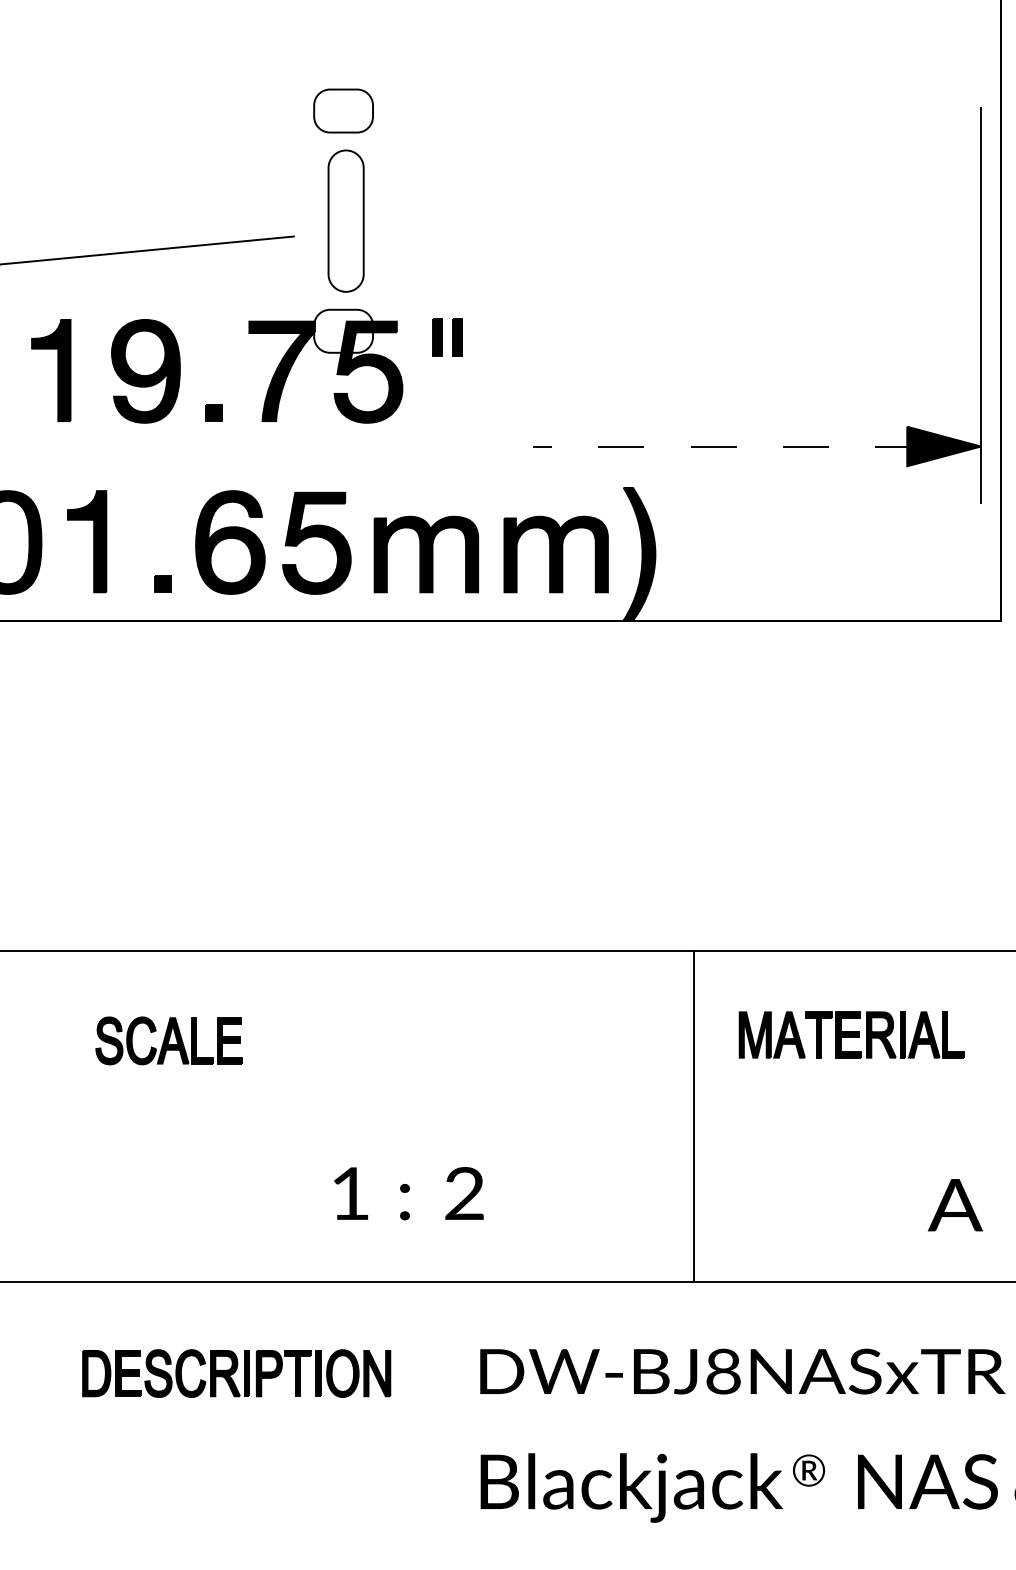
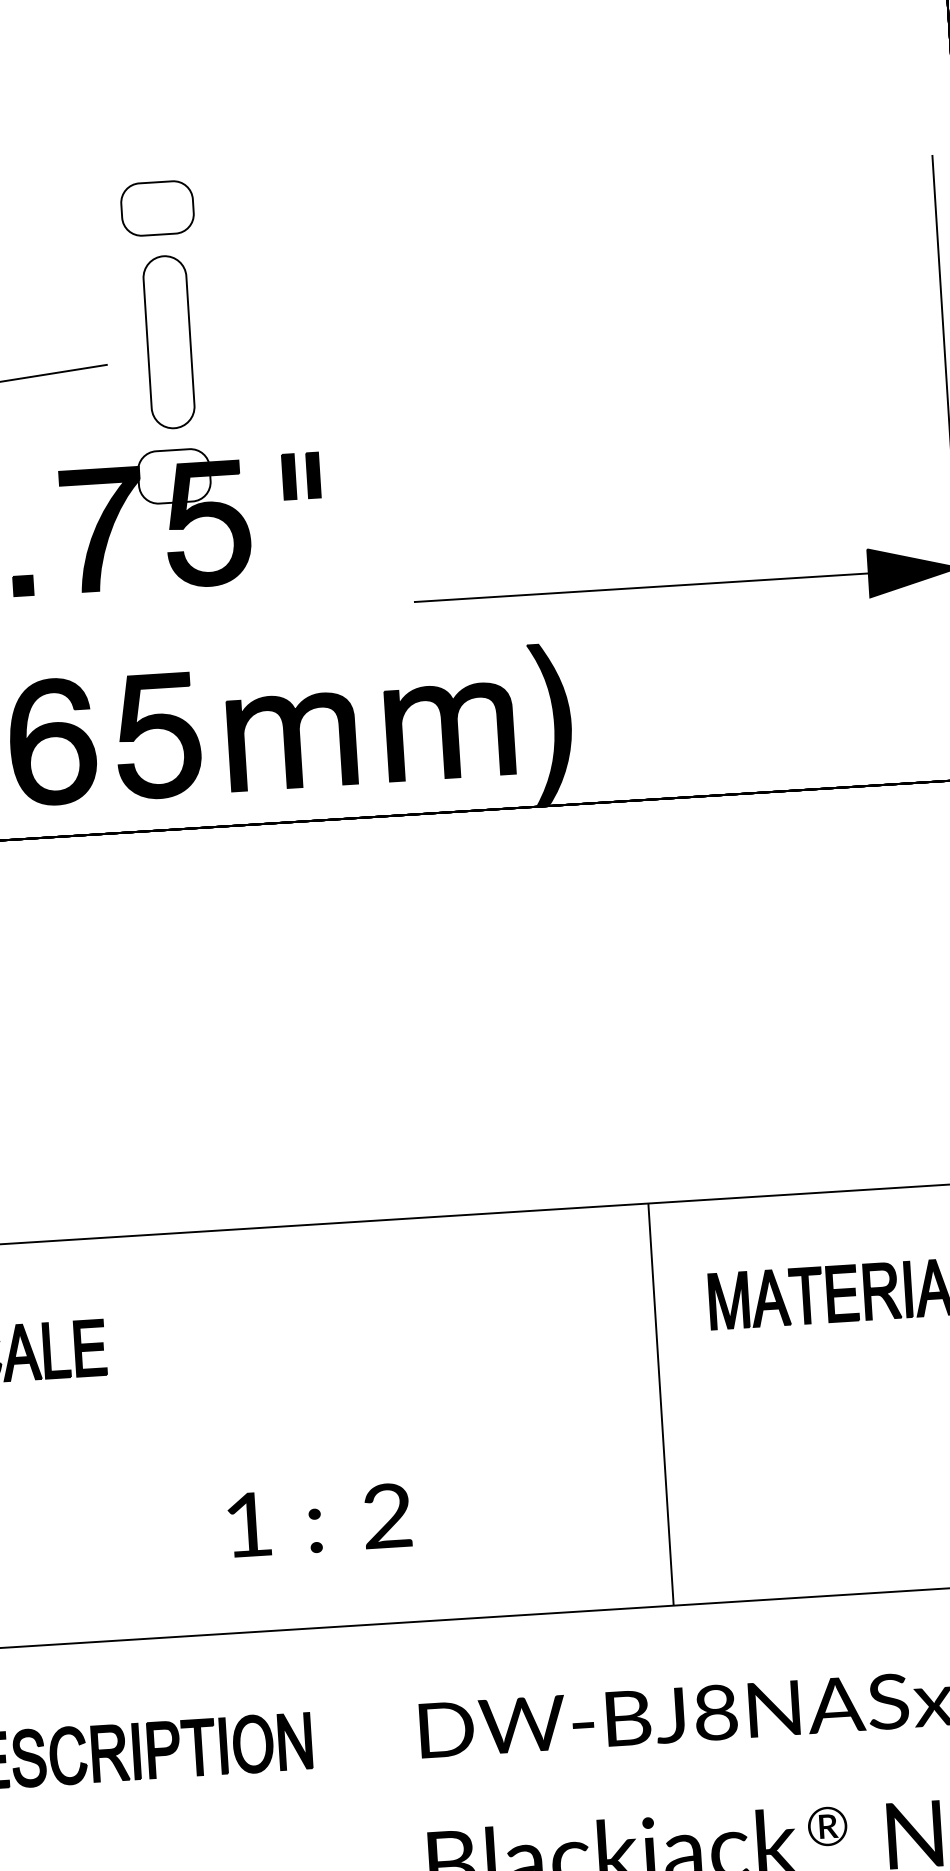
line: (727, 446) -> (650, 587), dashed -> solid

